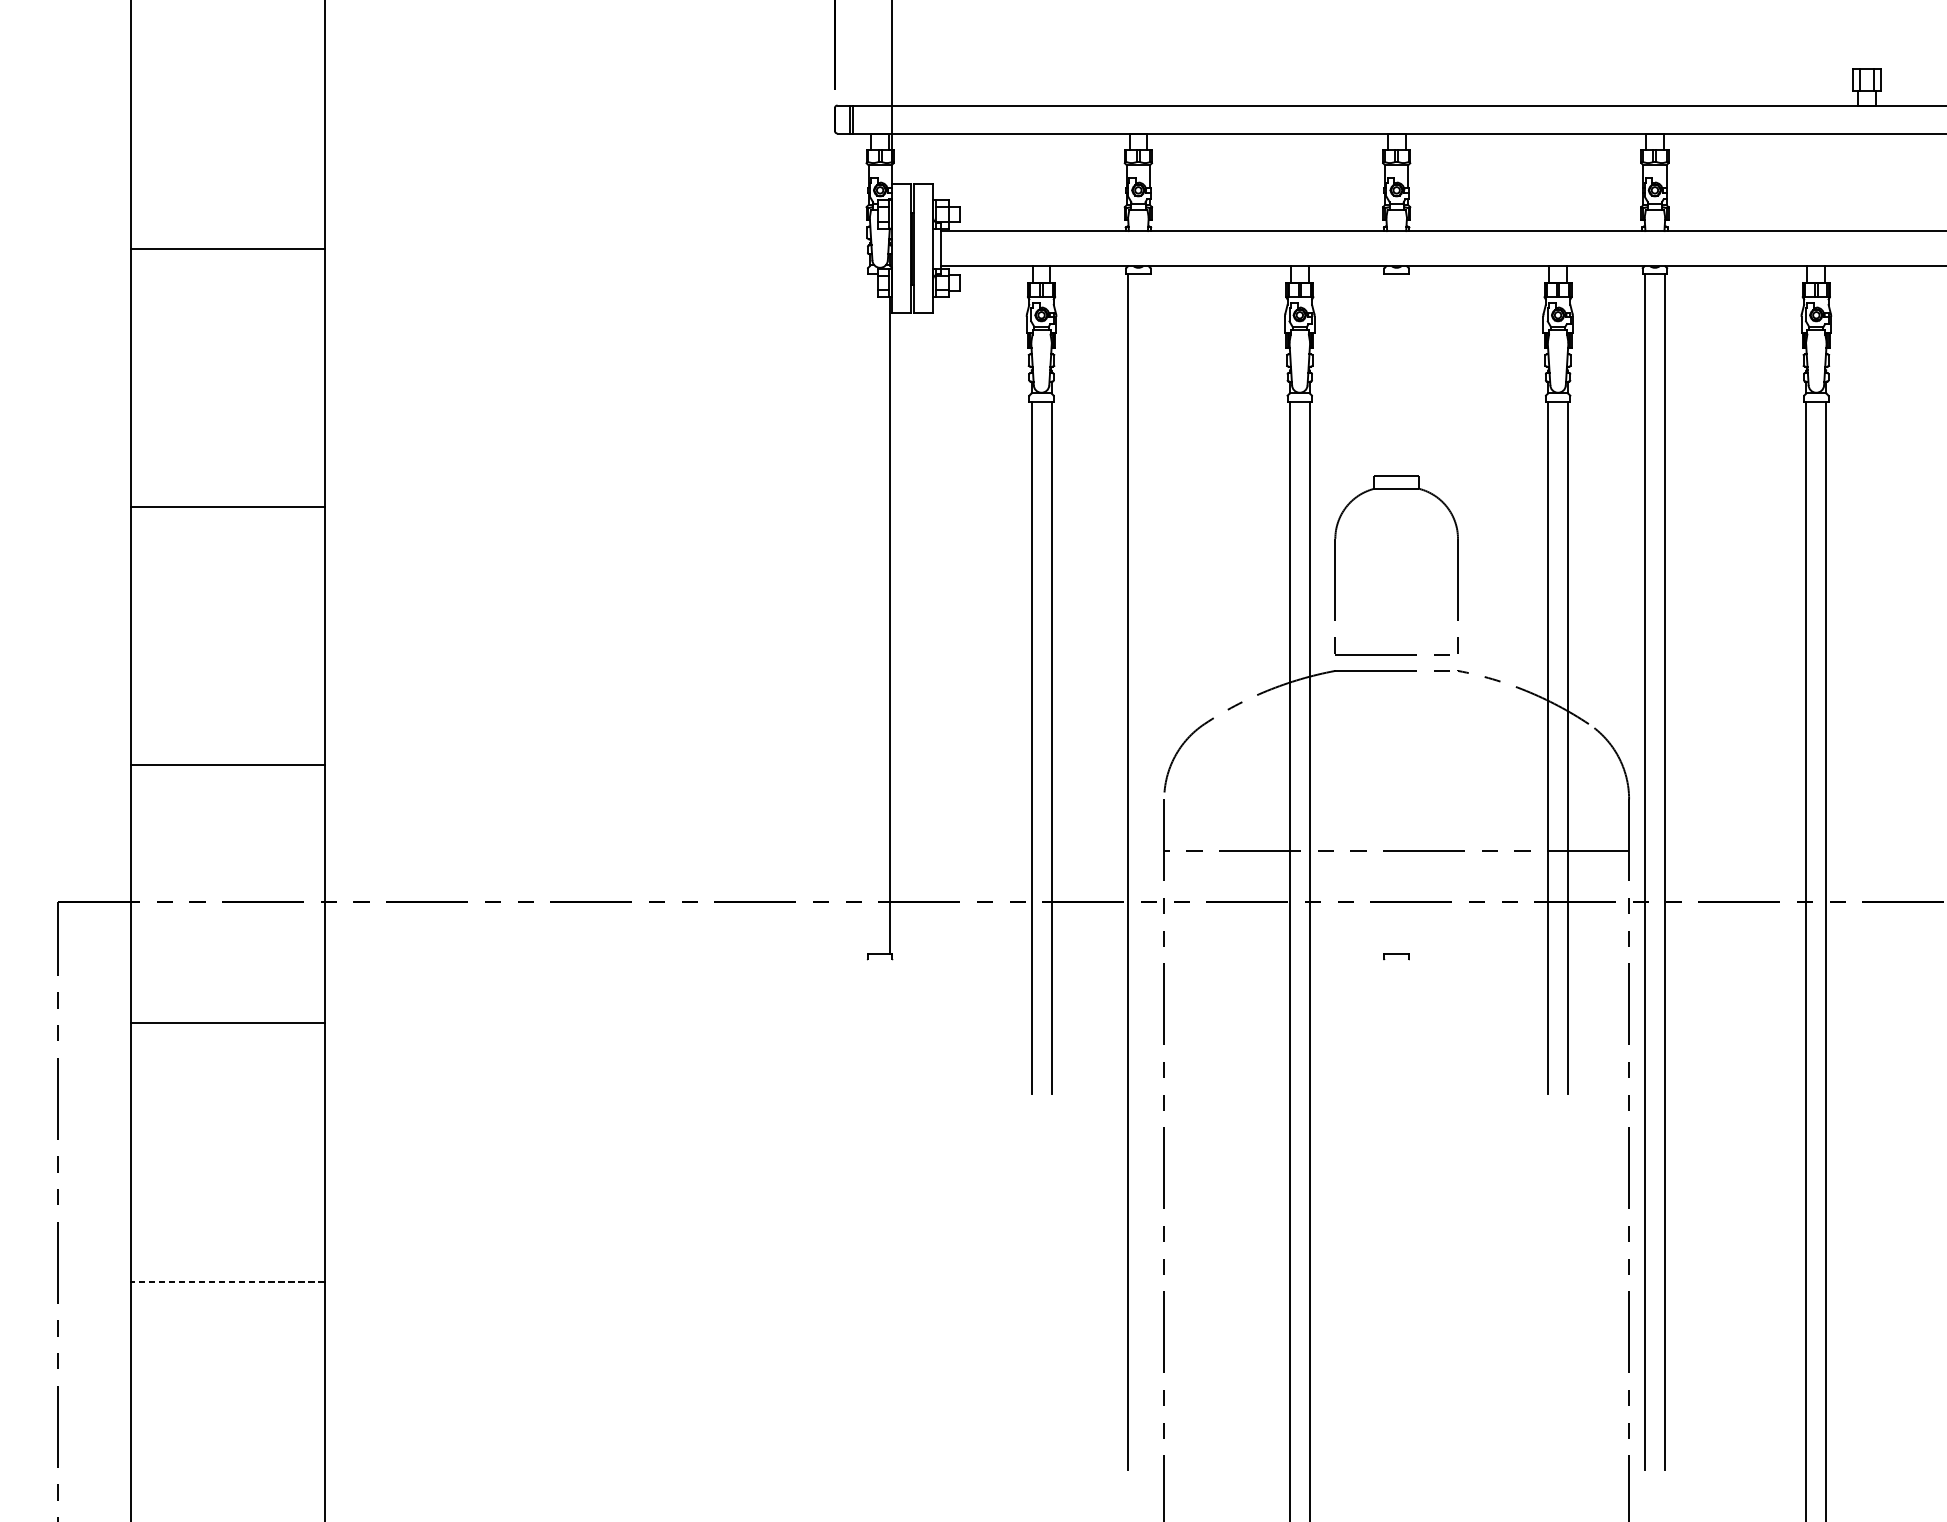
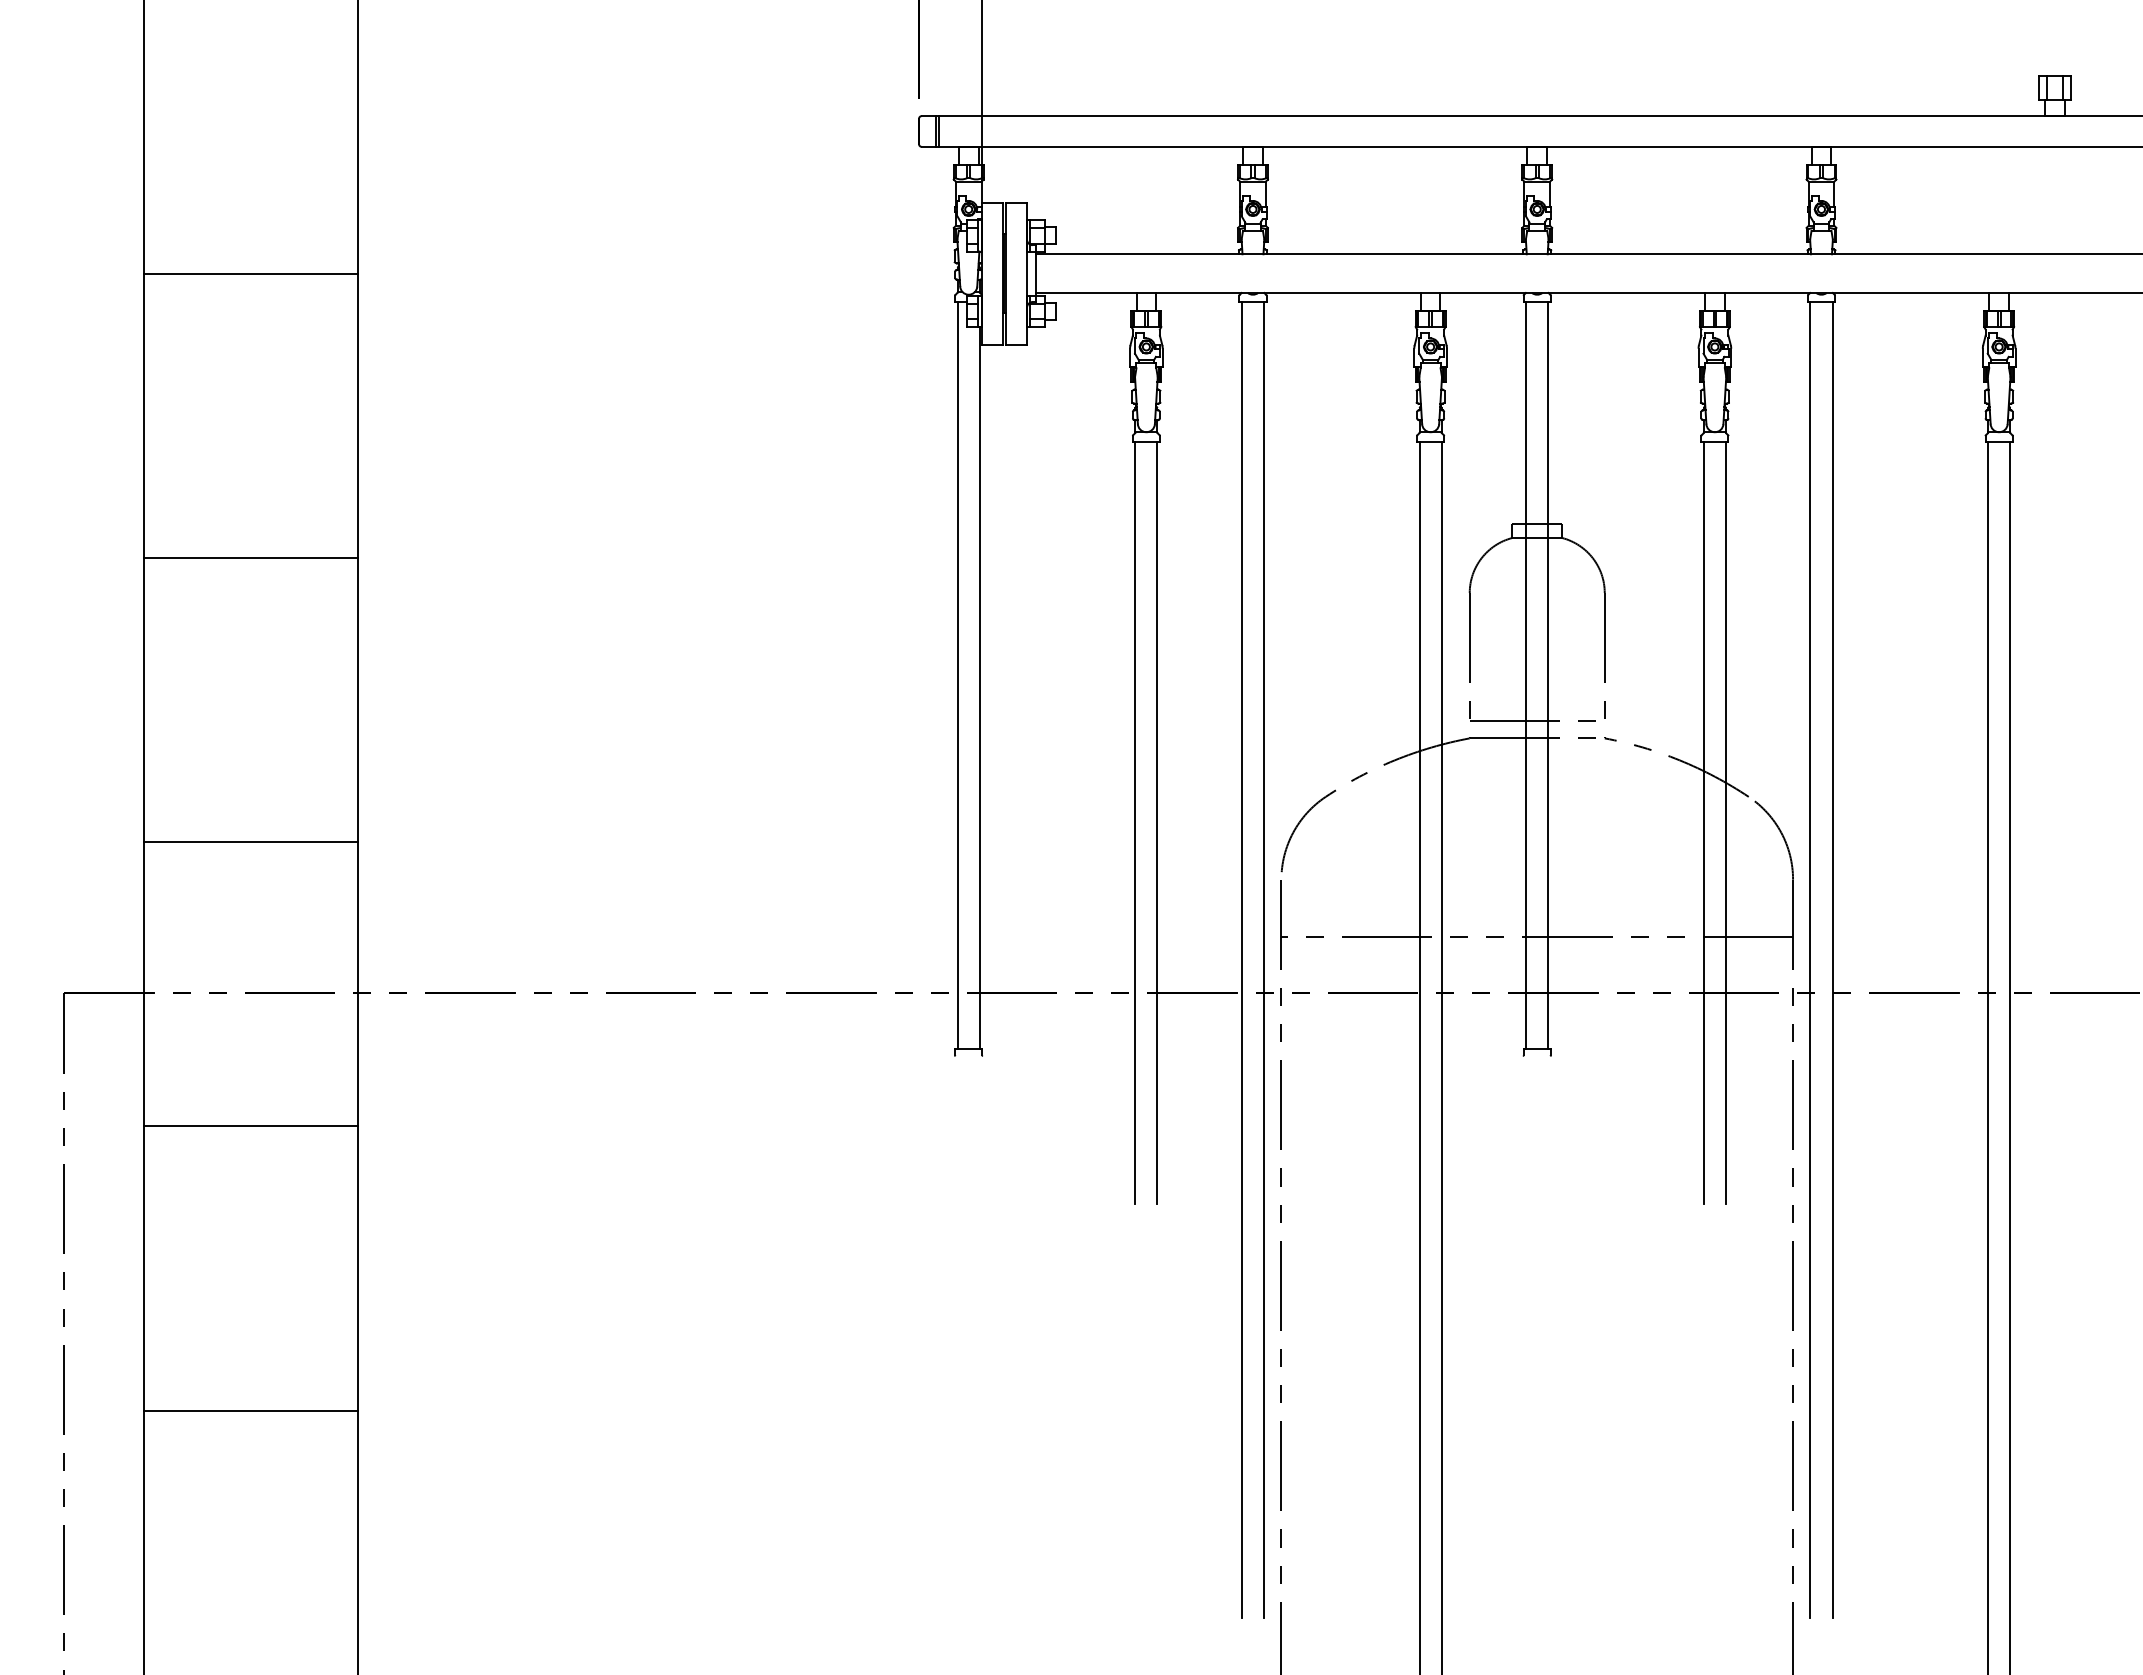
line: (869, 613) -> (957, 675), added
line: (1386, 613) -> (1526, 675), added
line: (1406, 613) -> (1548, 675), added
line: (1148, 871) -> (1264, 959), added
line: (227, 1281) -> (250, 1410), dashed -> solid

